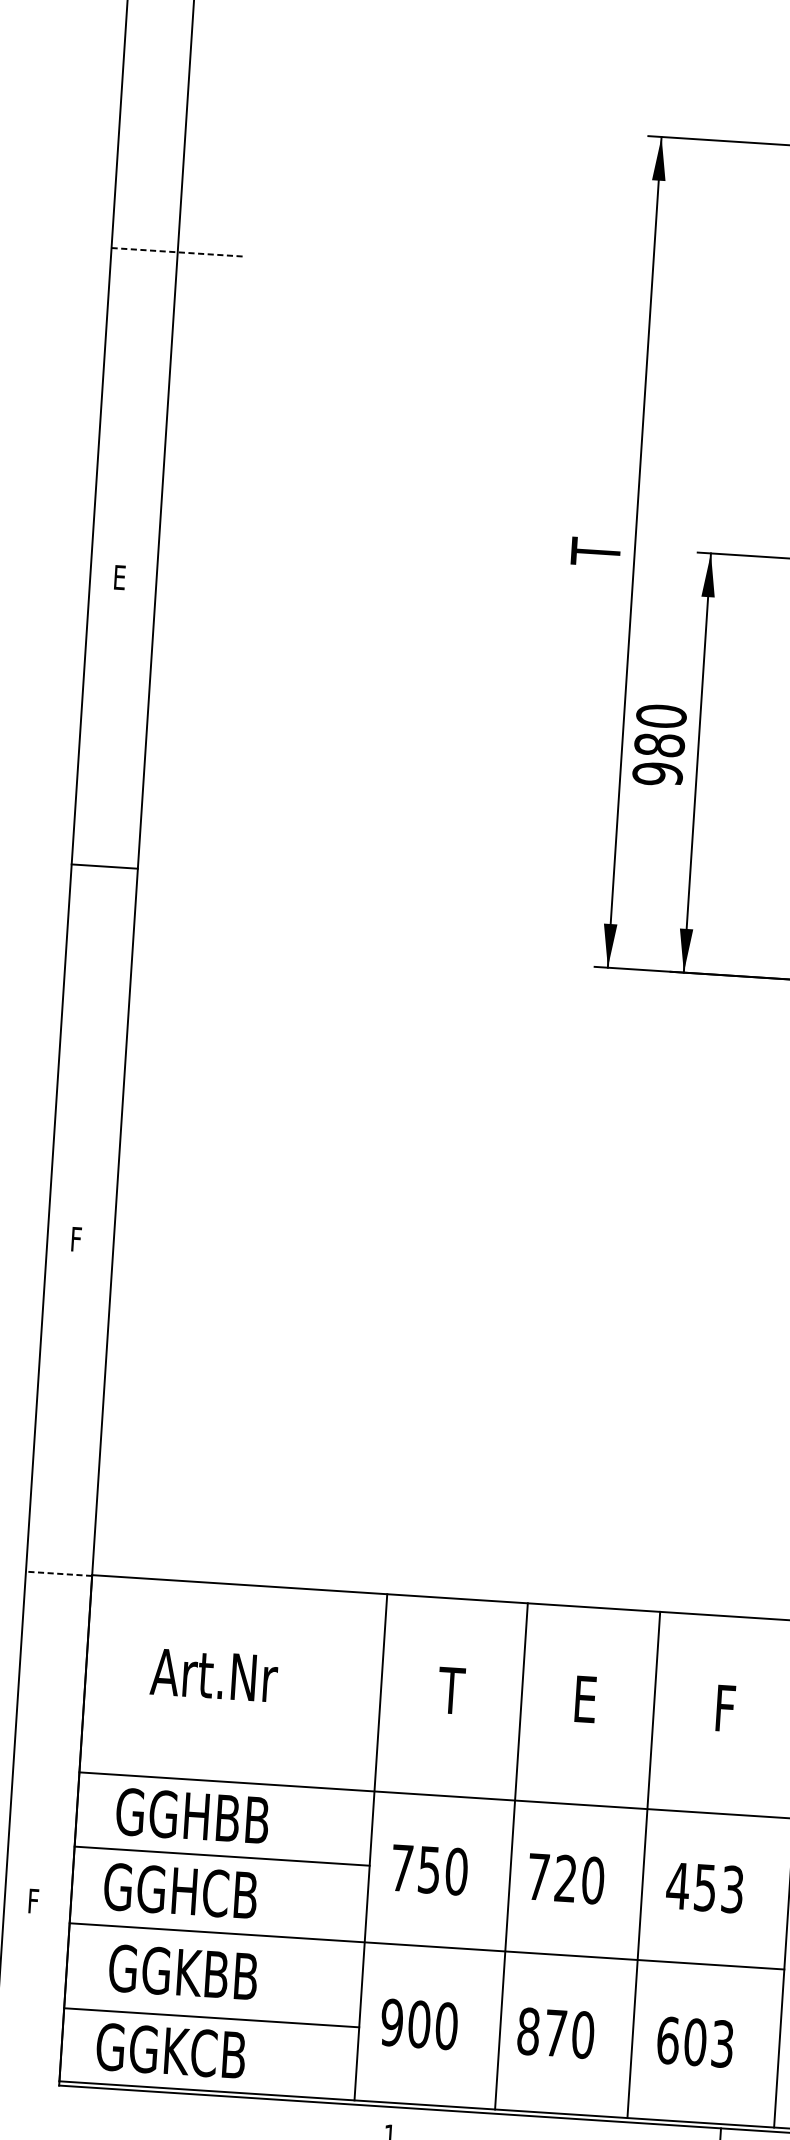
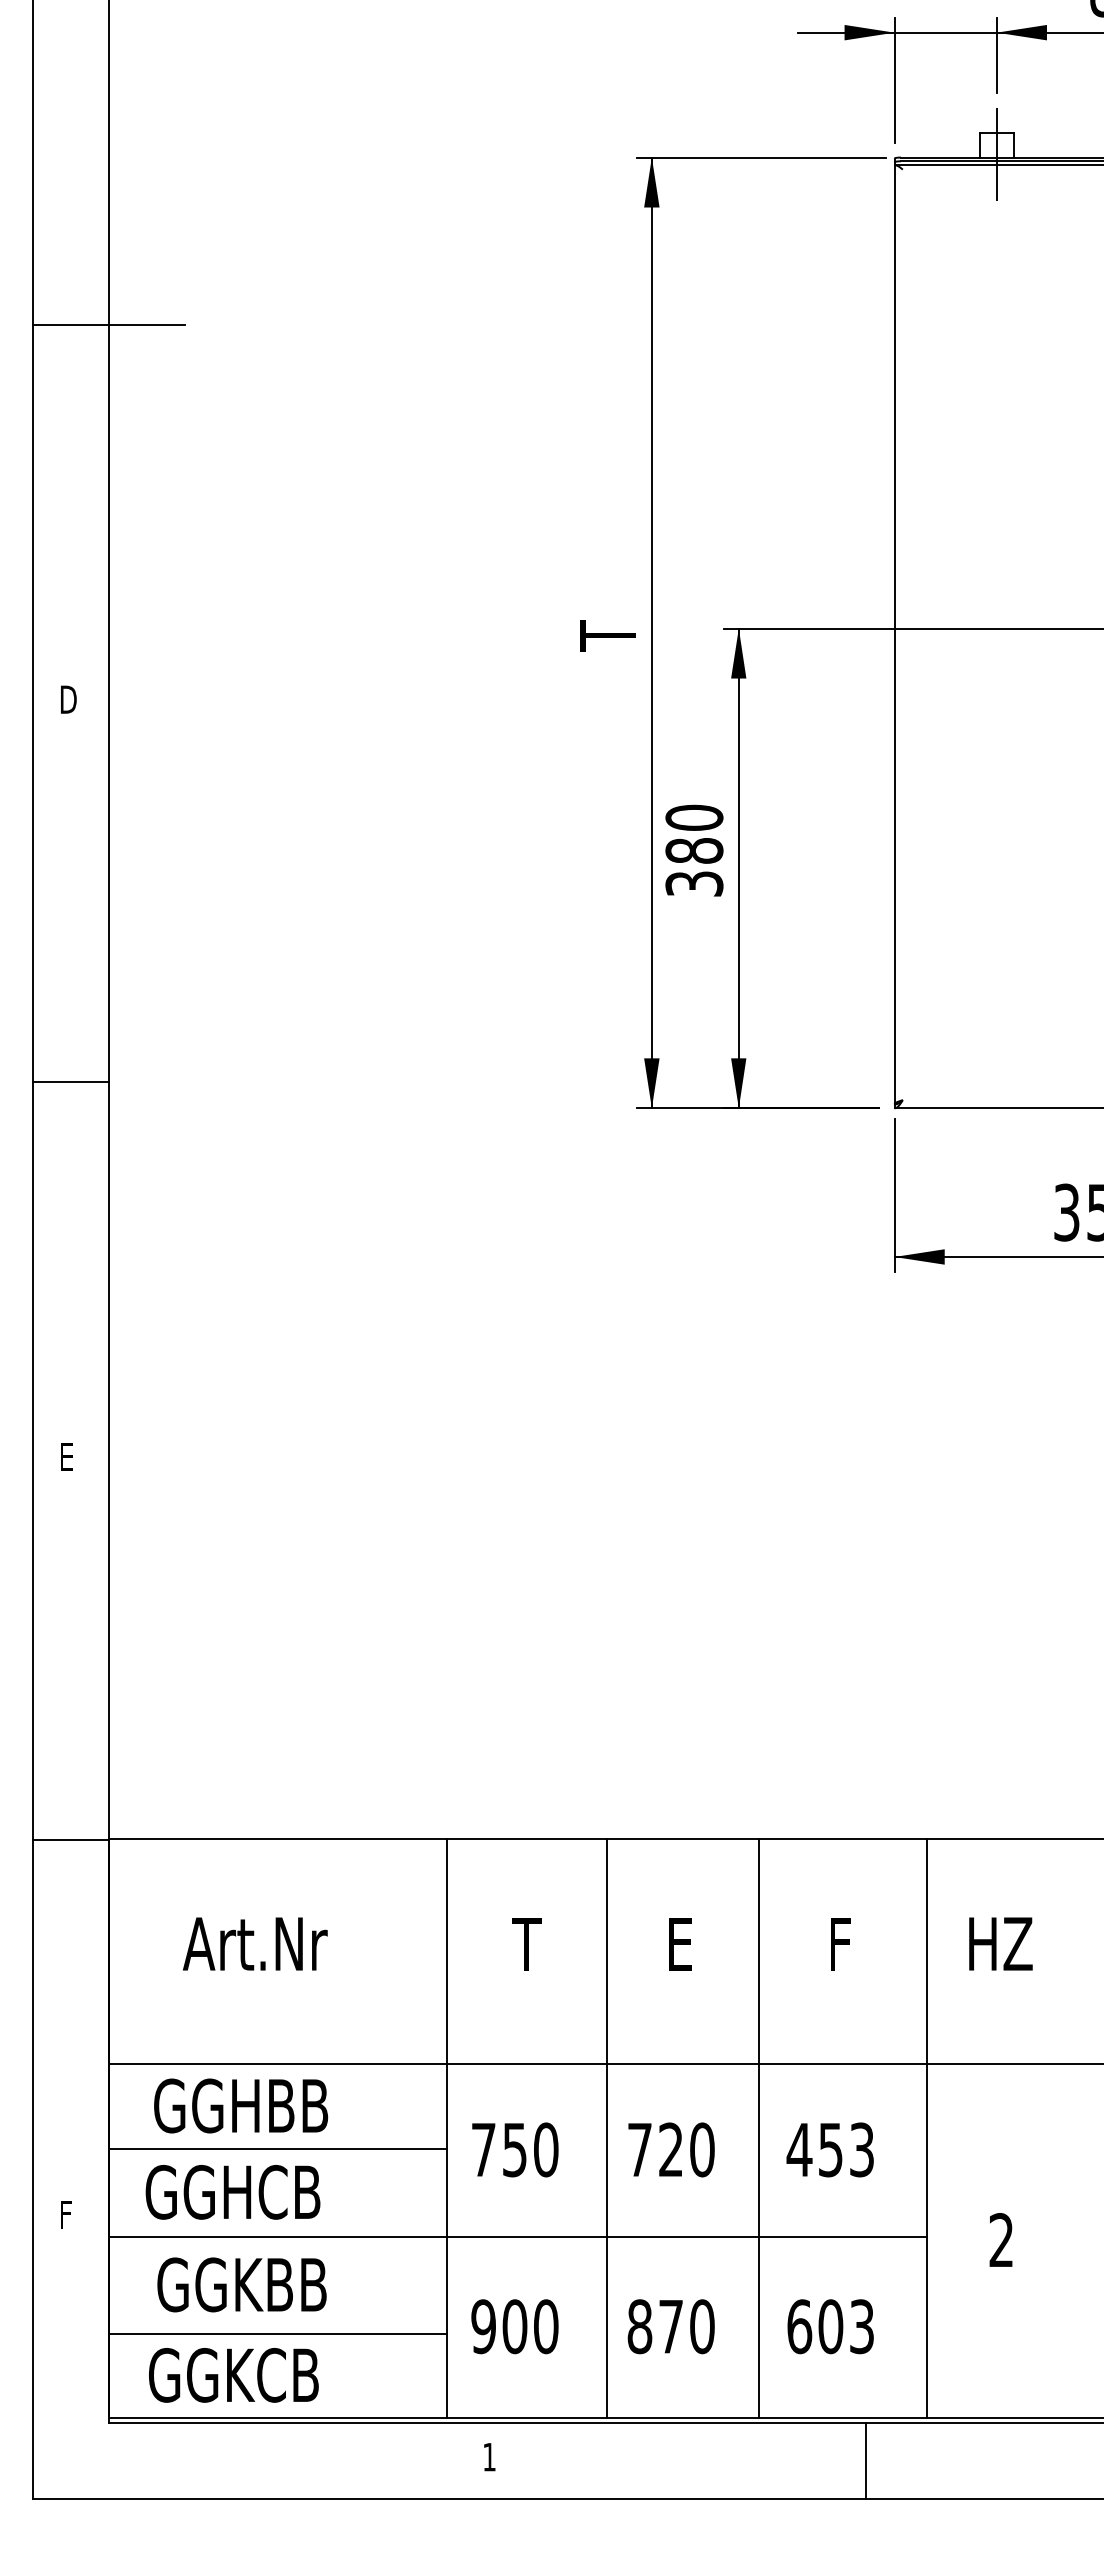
line: (177, 252) -> (108, 324), dashed -> solid
text: (121, 577) -> (68, 699), E -> D
text: (657, 774) -> (694, 884), 980 -> 380
line: (104, 866) -> (70, 1082), moved
text: (77, 1238) -> (67, 1456), F -> E
line: (58, 1573) -> (70, 1839), dashed -> solid

